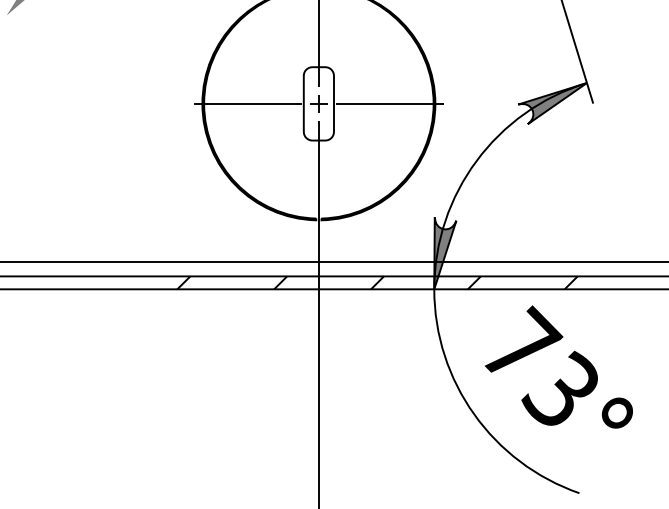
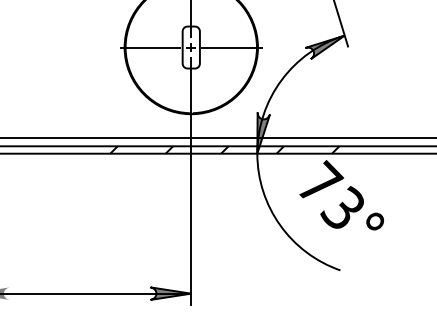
text: (558, 367) -> (341, 195), moved

